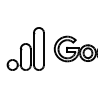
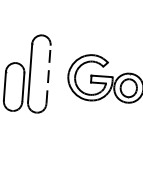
line: (43, 48) -> (47, 73), solid -> dashed

